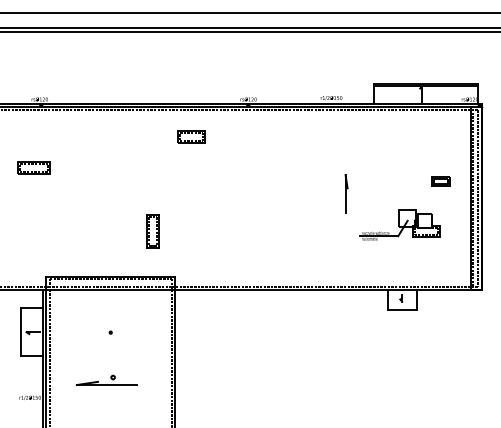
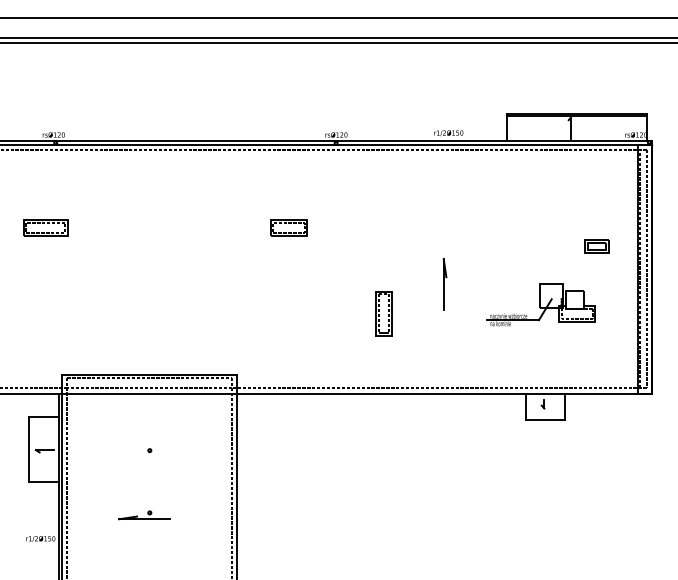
part: (191, 136) -> (288, 227), moved
part: (346, 193) -> (444, 284), moved
part: (152, 231) -> (383, 313), moved
part: (106, 380) -> (144, 515), size x0.62

